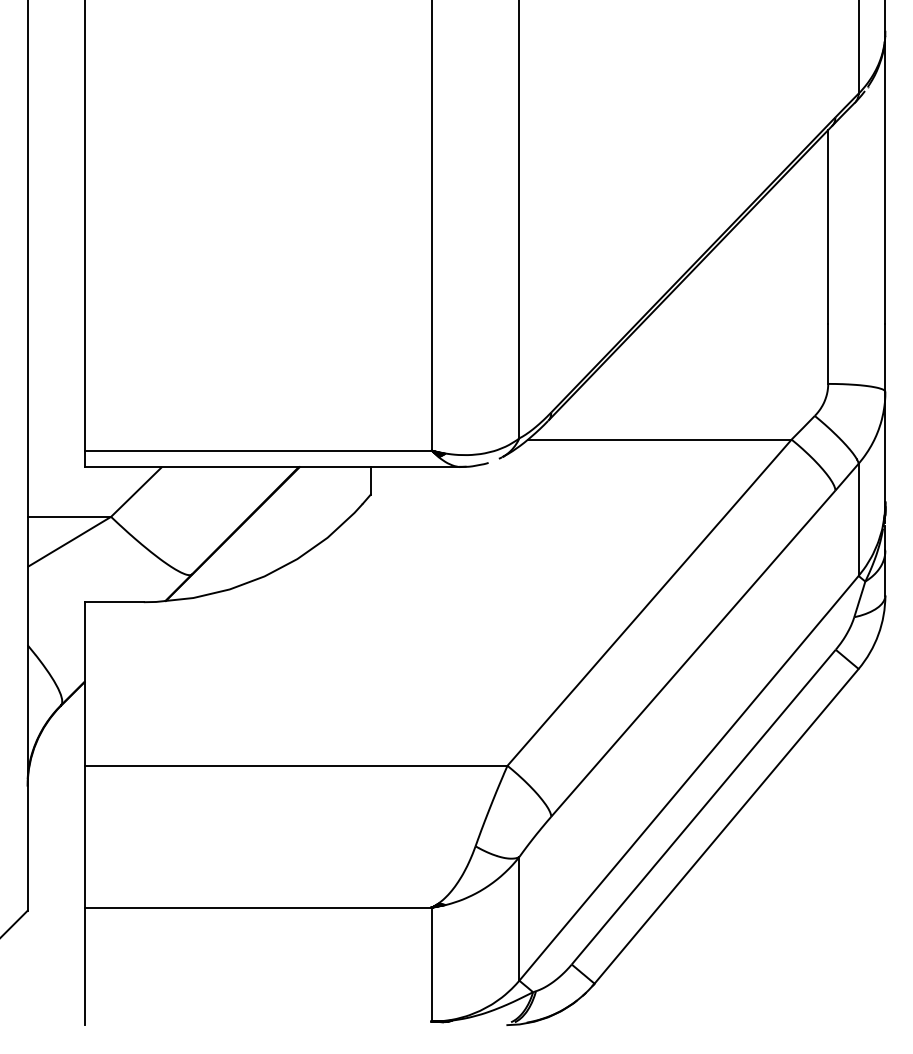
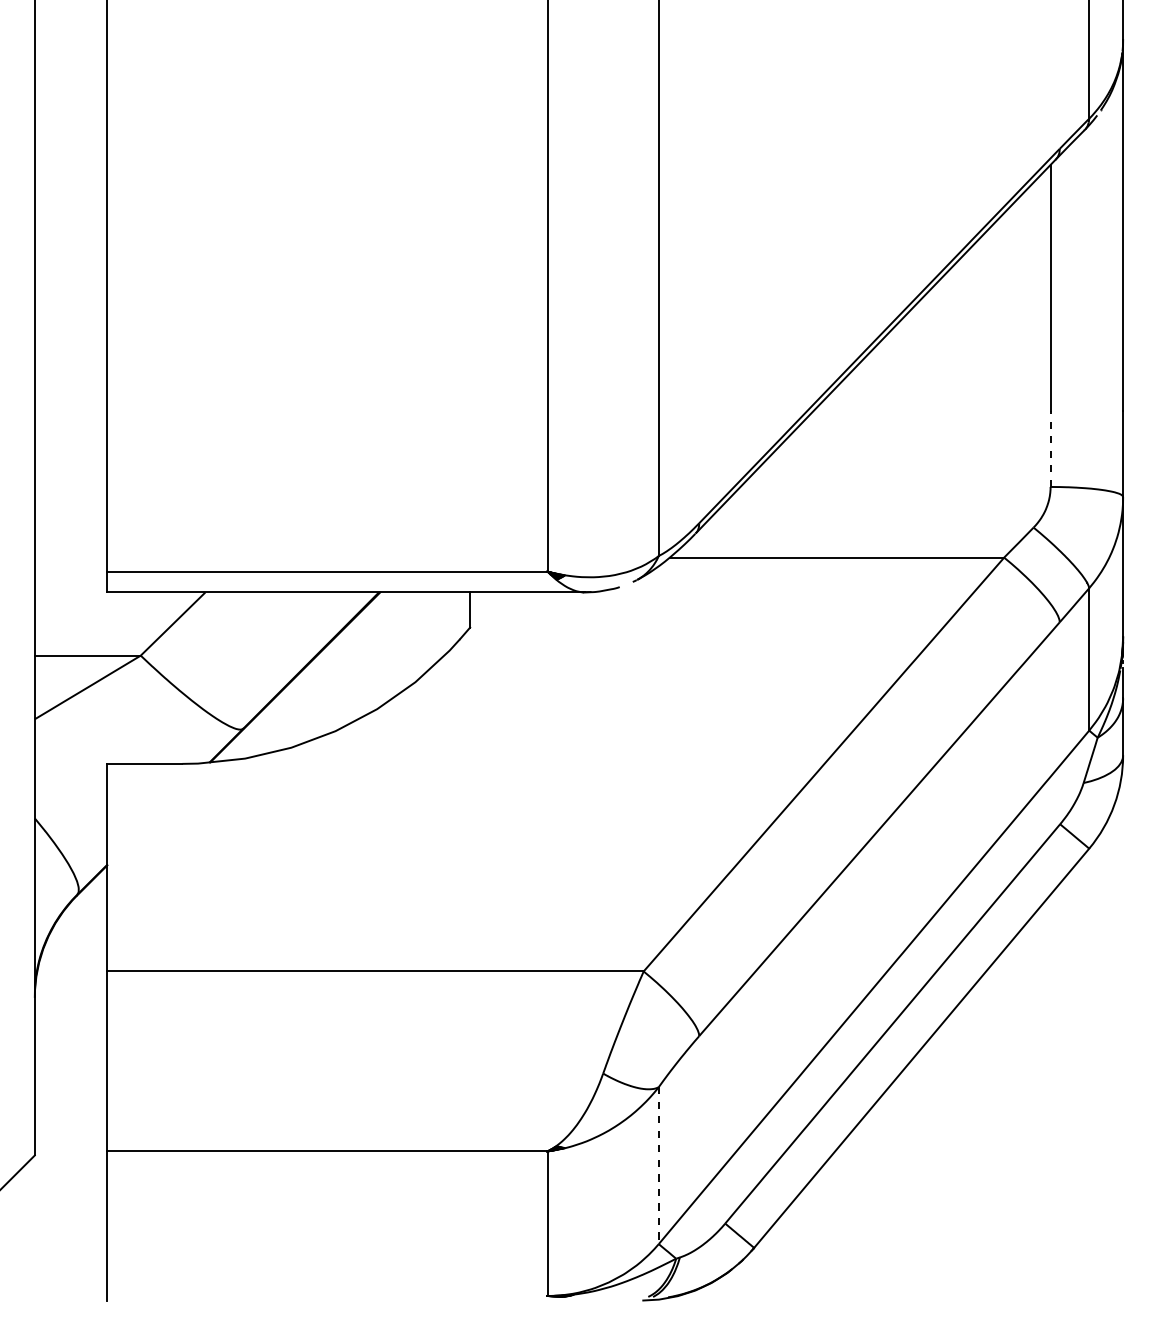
line: (828, 354) -> (1050, 449), solid -> dashed
line: (519, 919) -> (658, 1166), solid -> dashed

